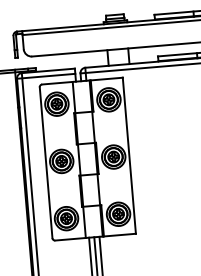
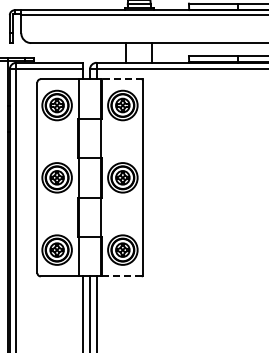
line: (106, 79) -> (121, 79), solid -> dashed
line: (120, 235) -> (122, 276), solid -> dashed

